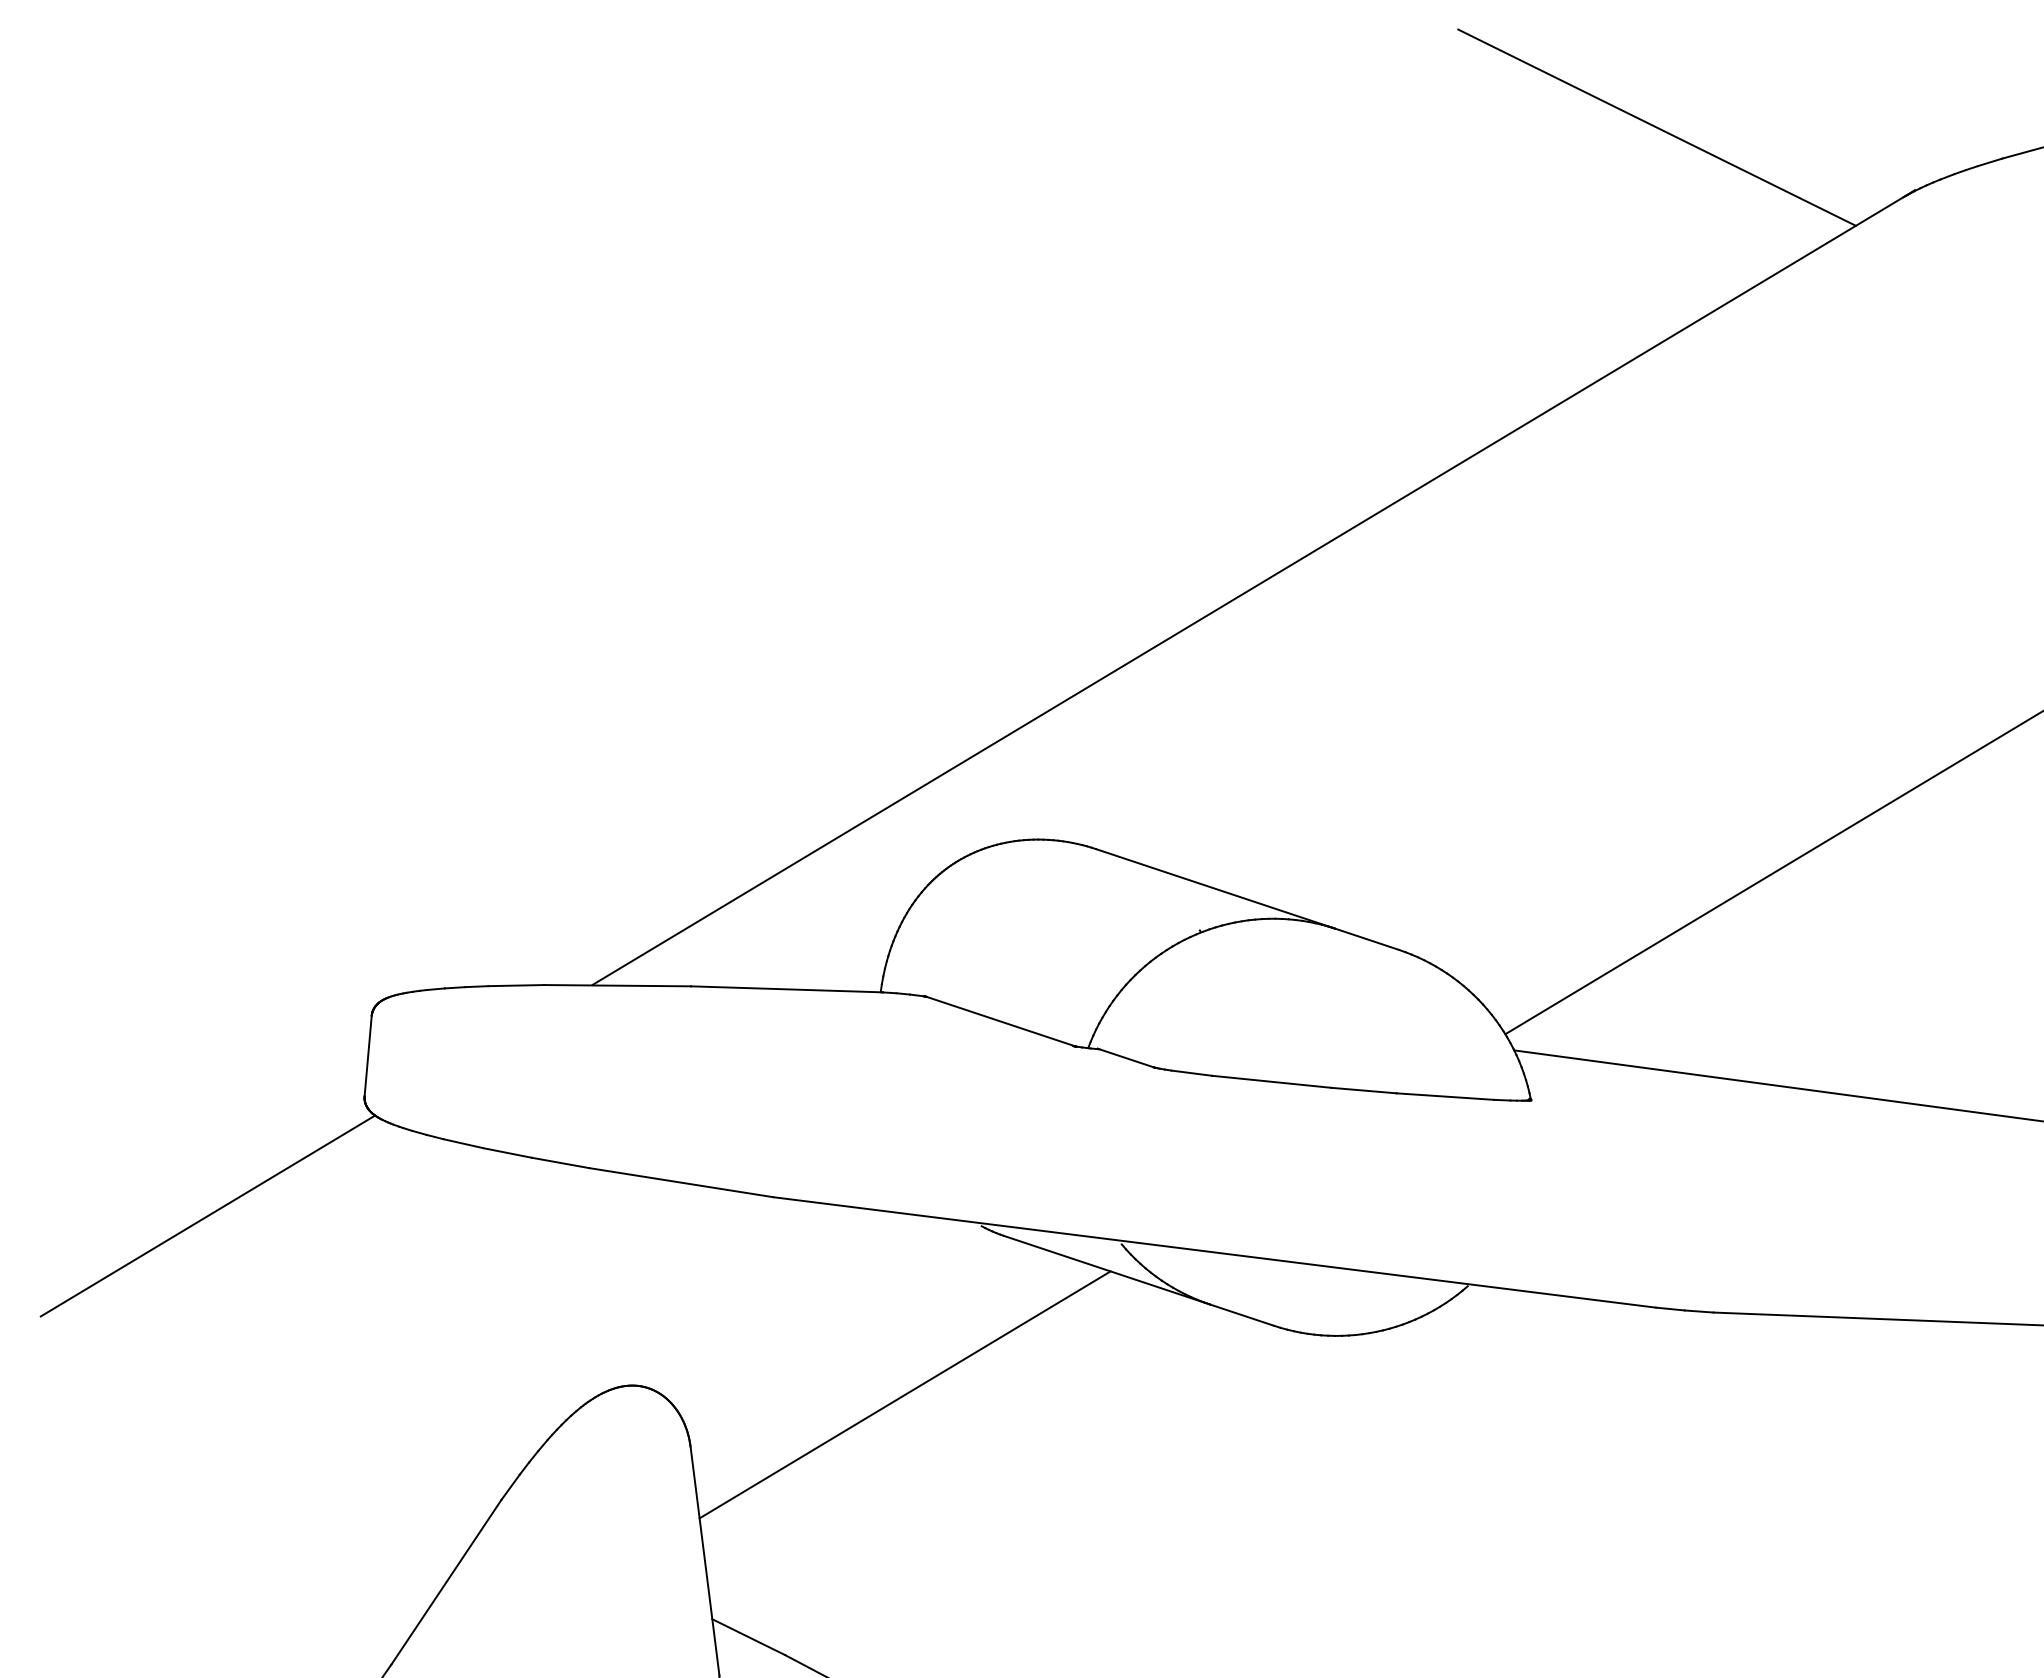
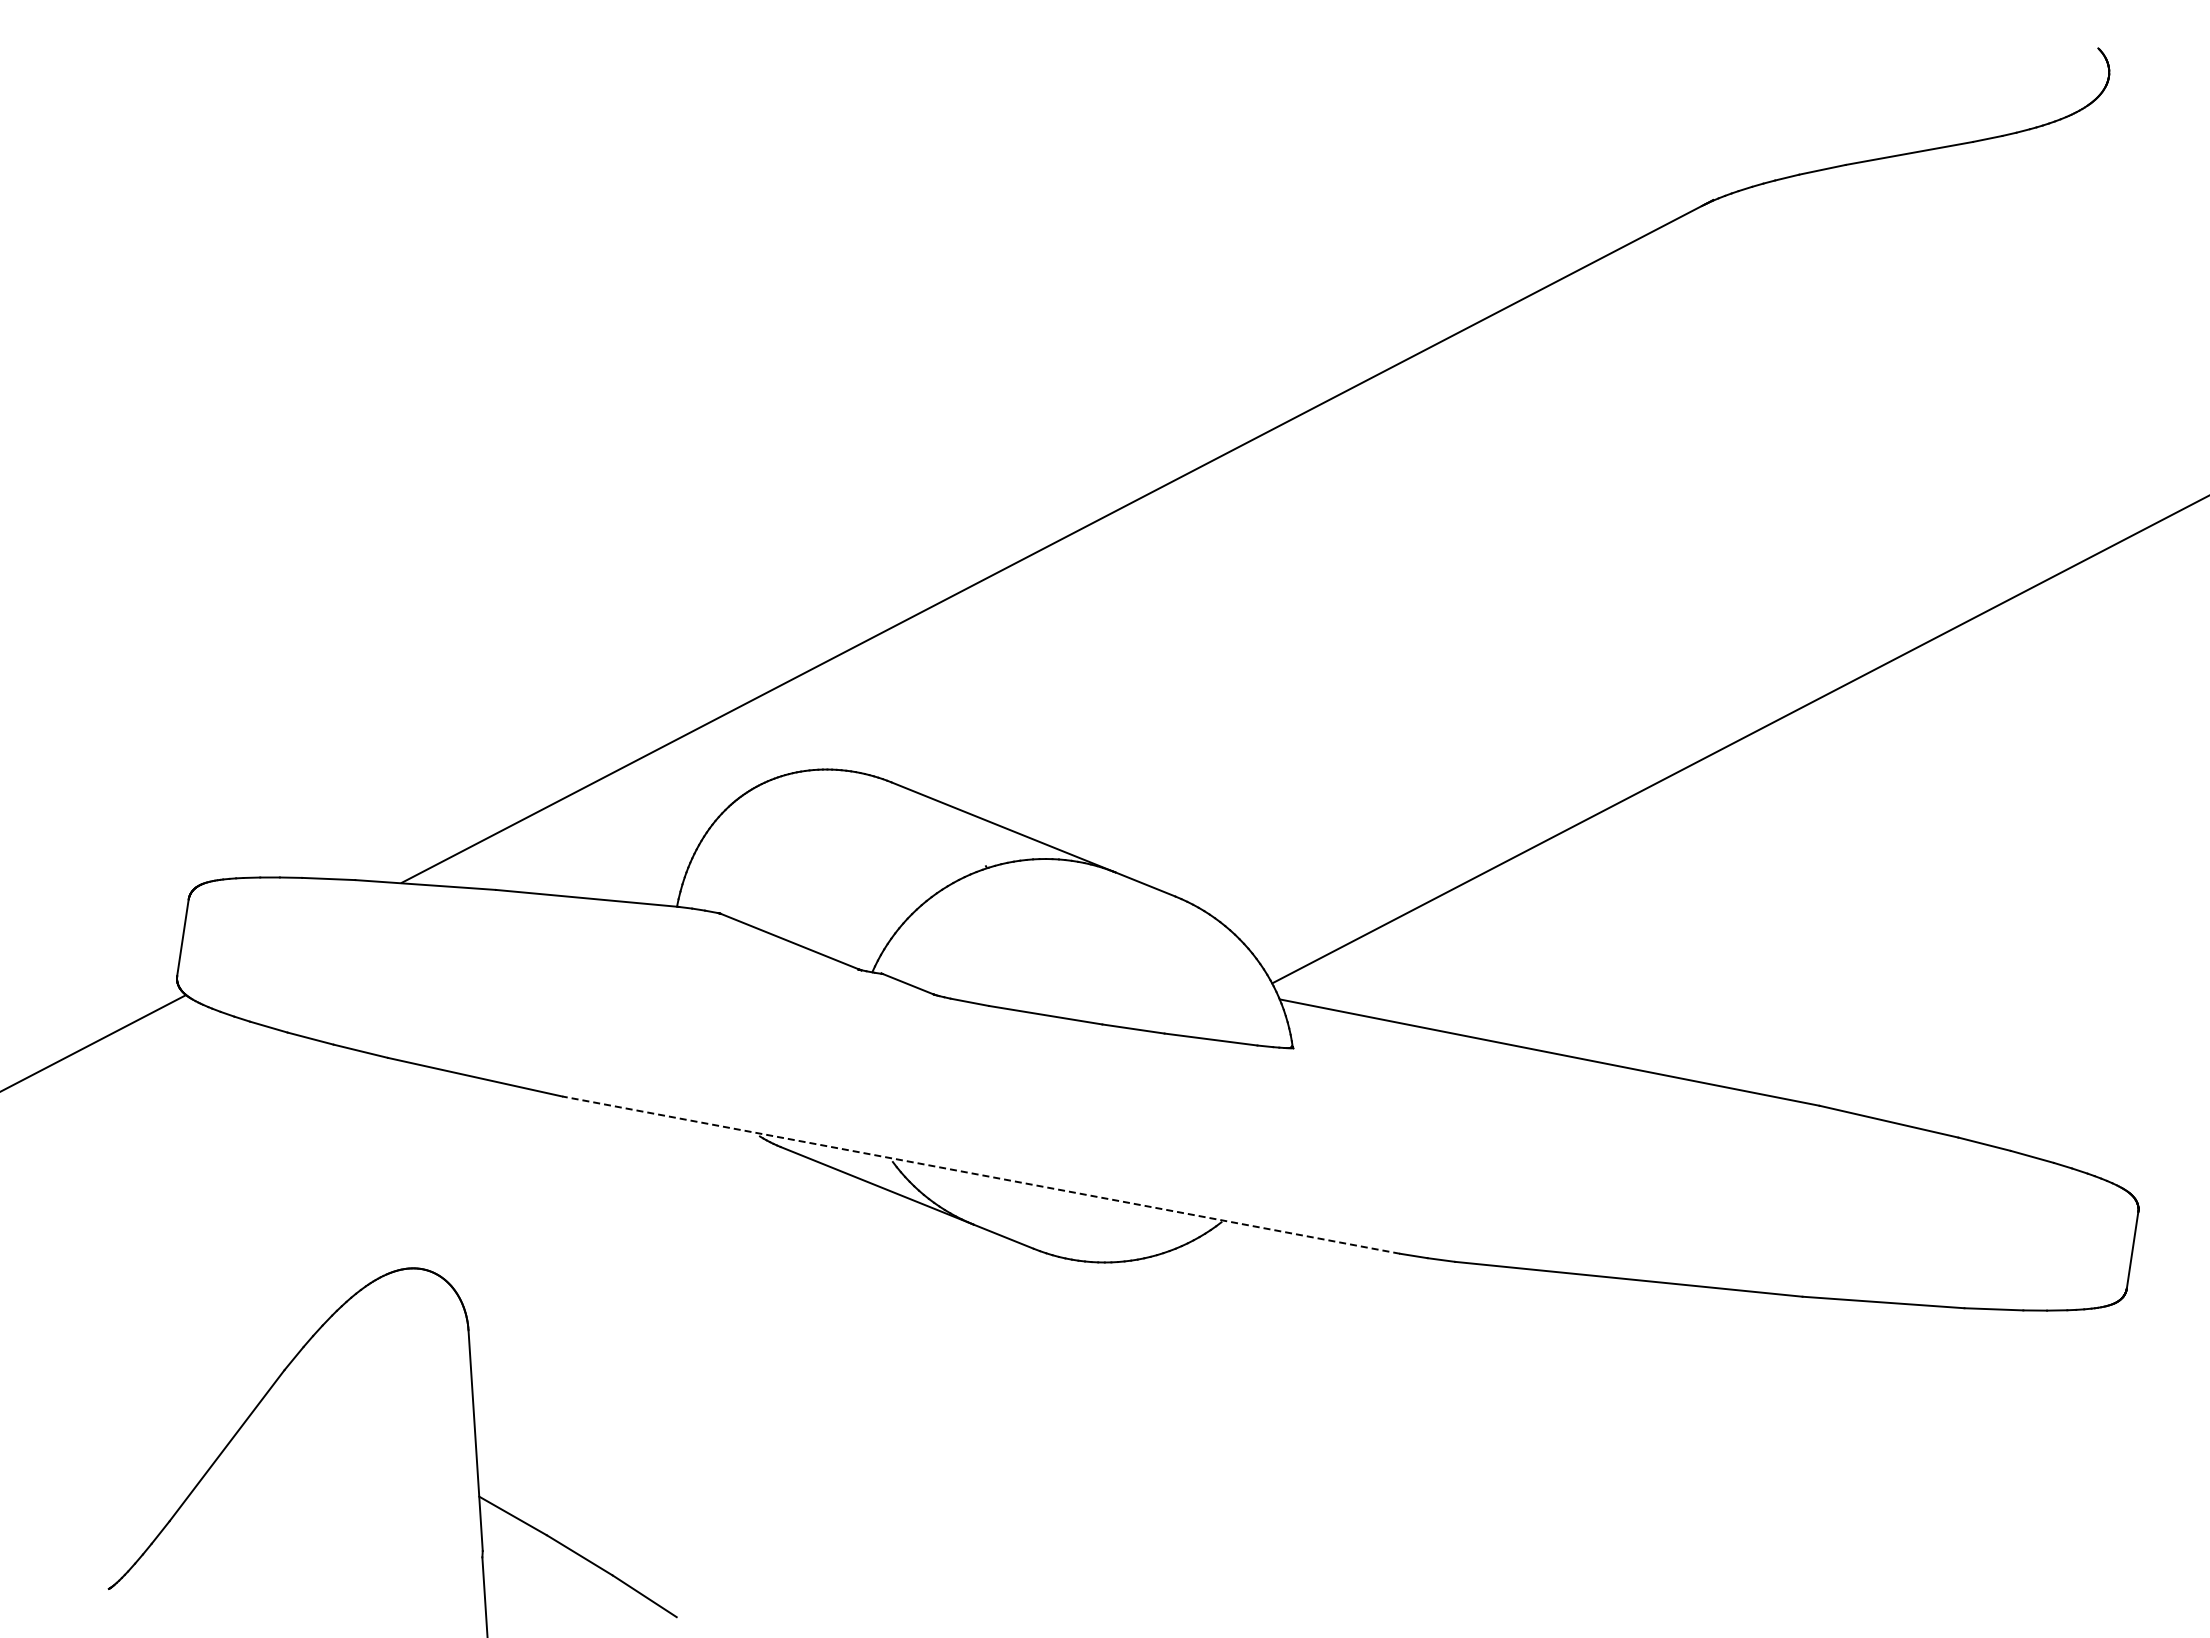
line: (1656, 127) -> (1469, 124), removed
line: (1213, 1252) -> (980, 1175), solid -> dashed
line: (904, 1395) -> (676, 1293), removed

